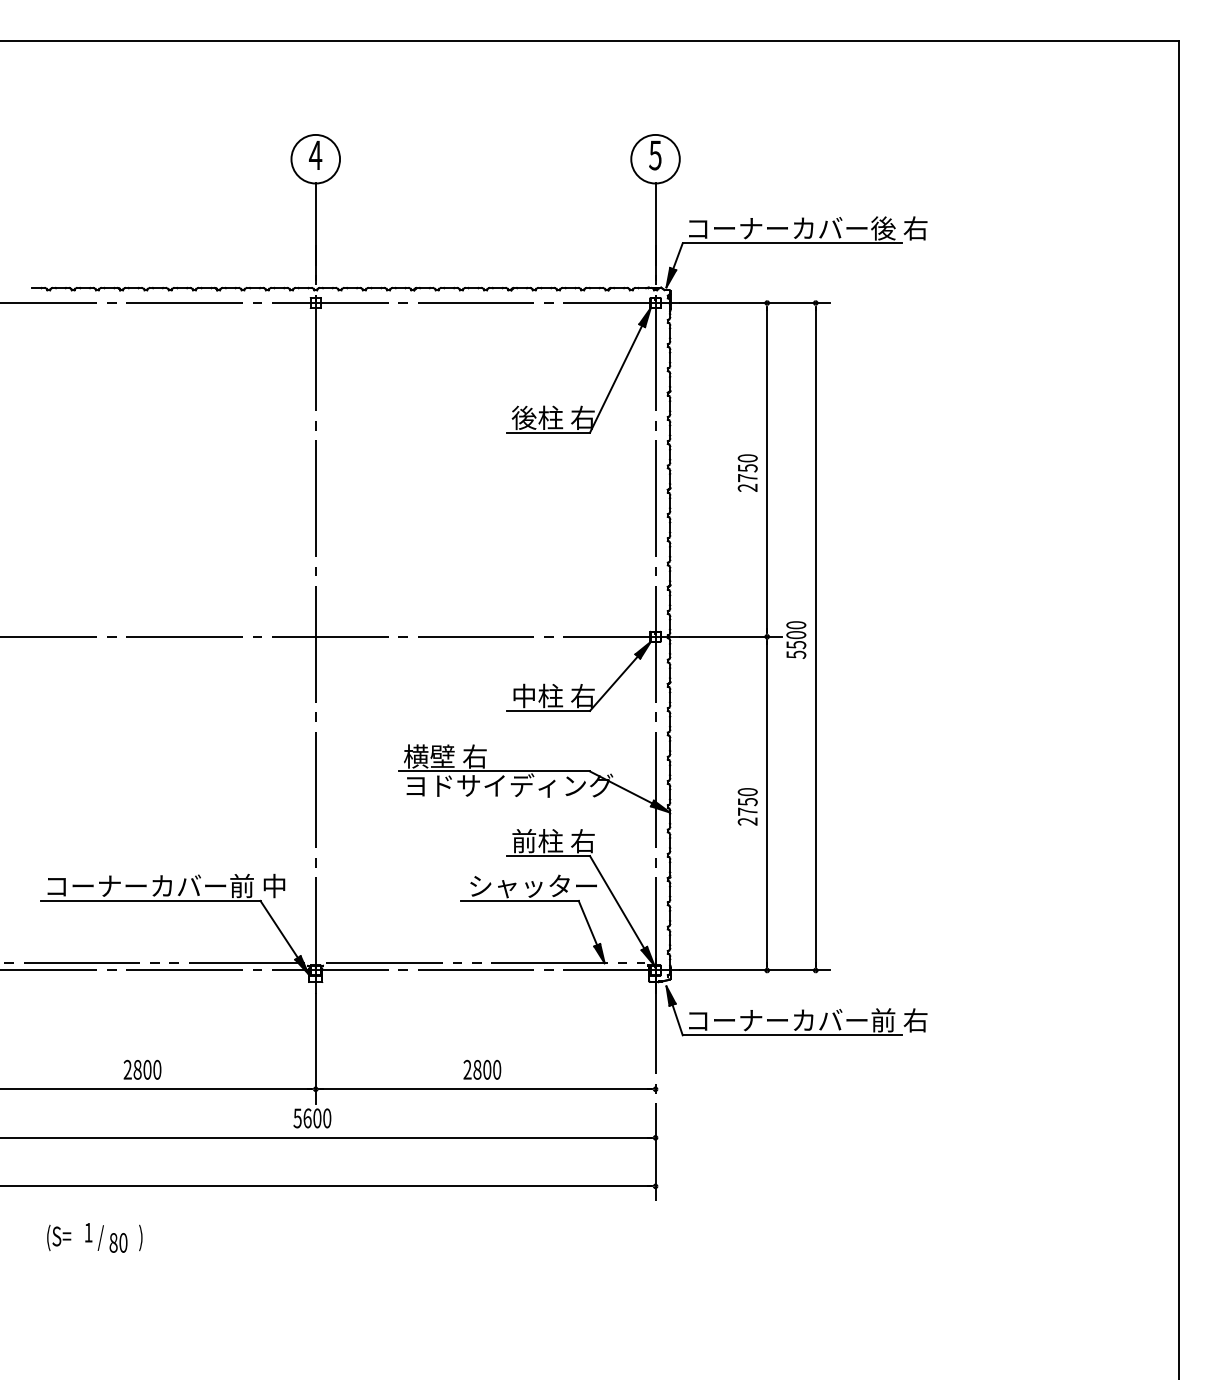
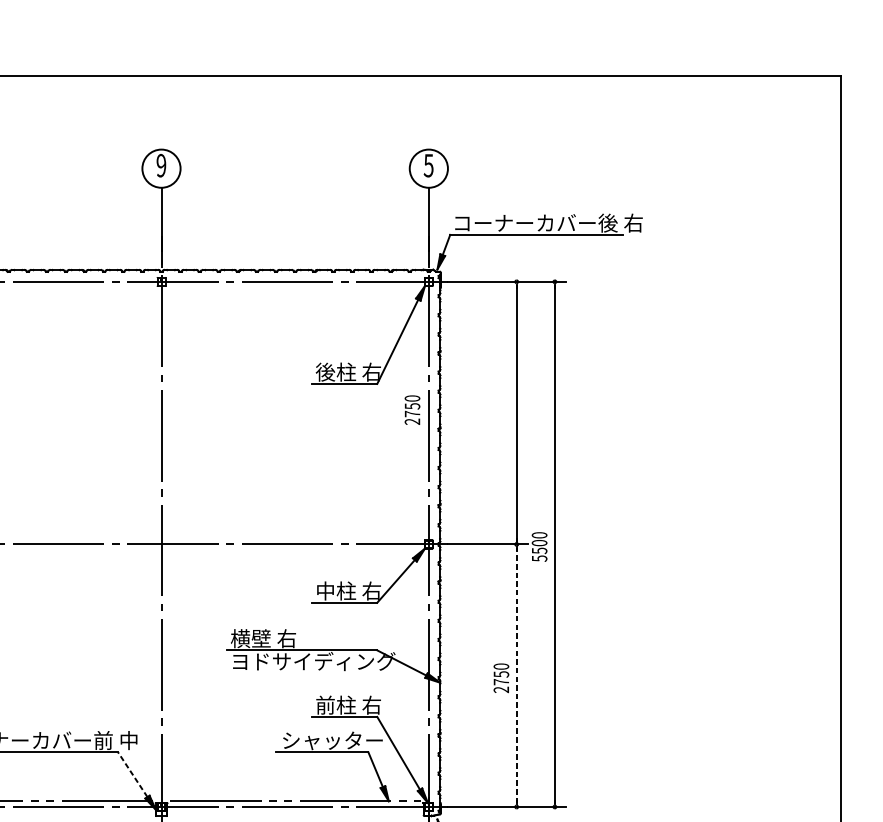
text: (315, 155) -> (161, 165), 4 -> 9
text: (747, 472) -> (412, 409), moved
line: (767, 803) -> (516, 675), solid -> dashed
line: (278, 929) -> (132, 774), solid -> dashed

